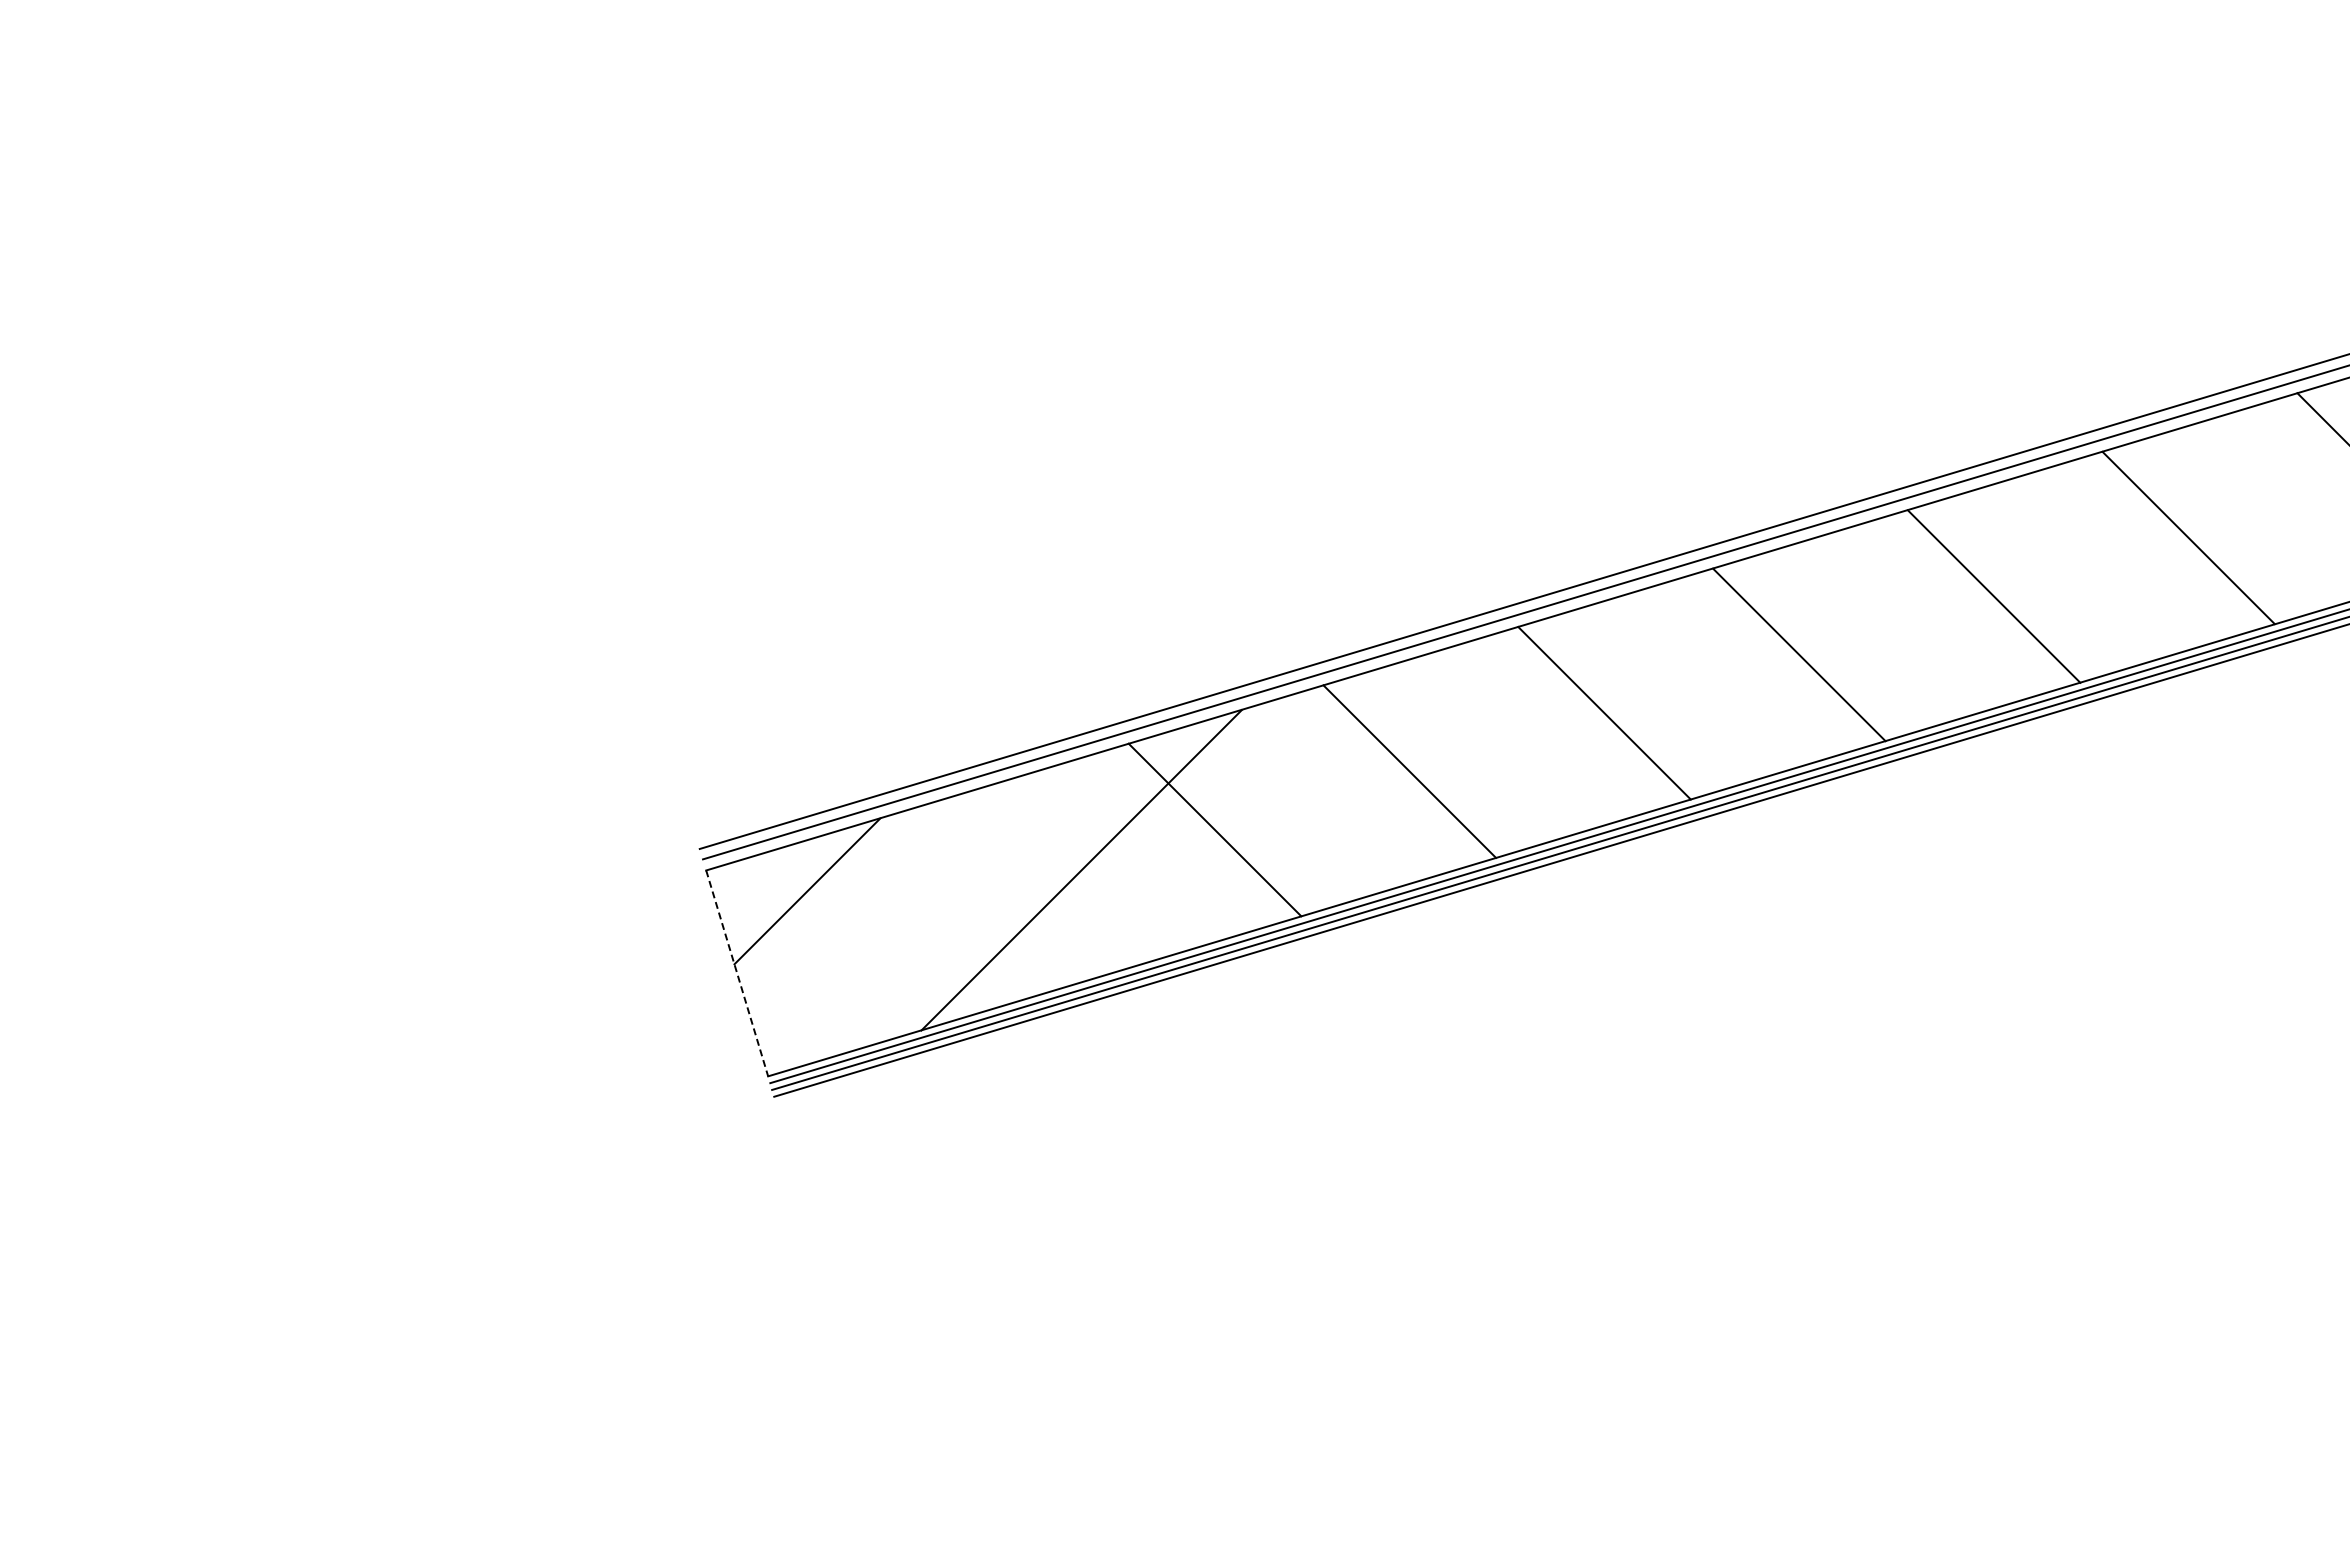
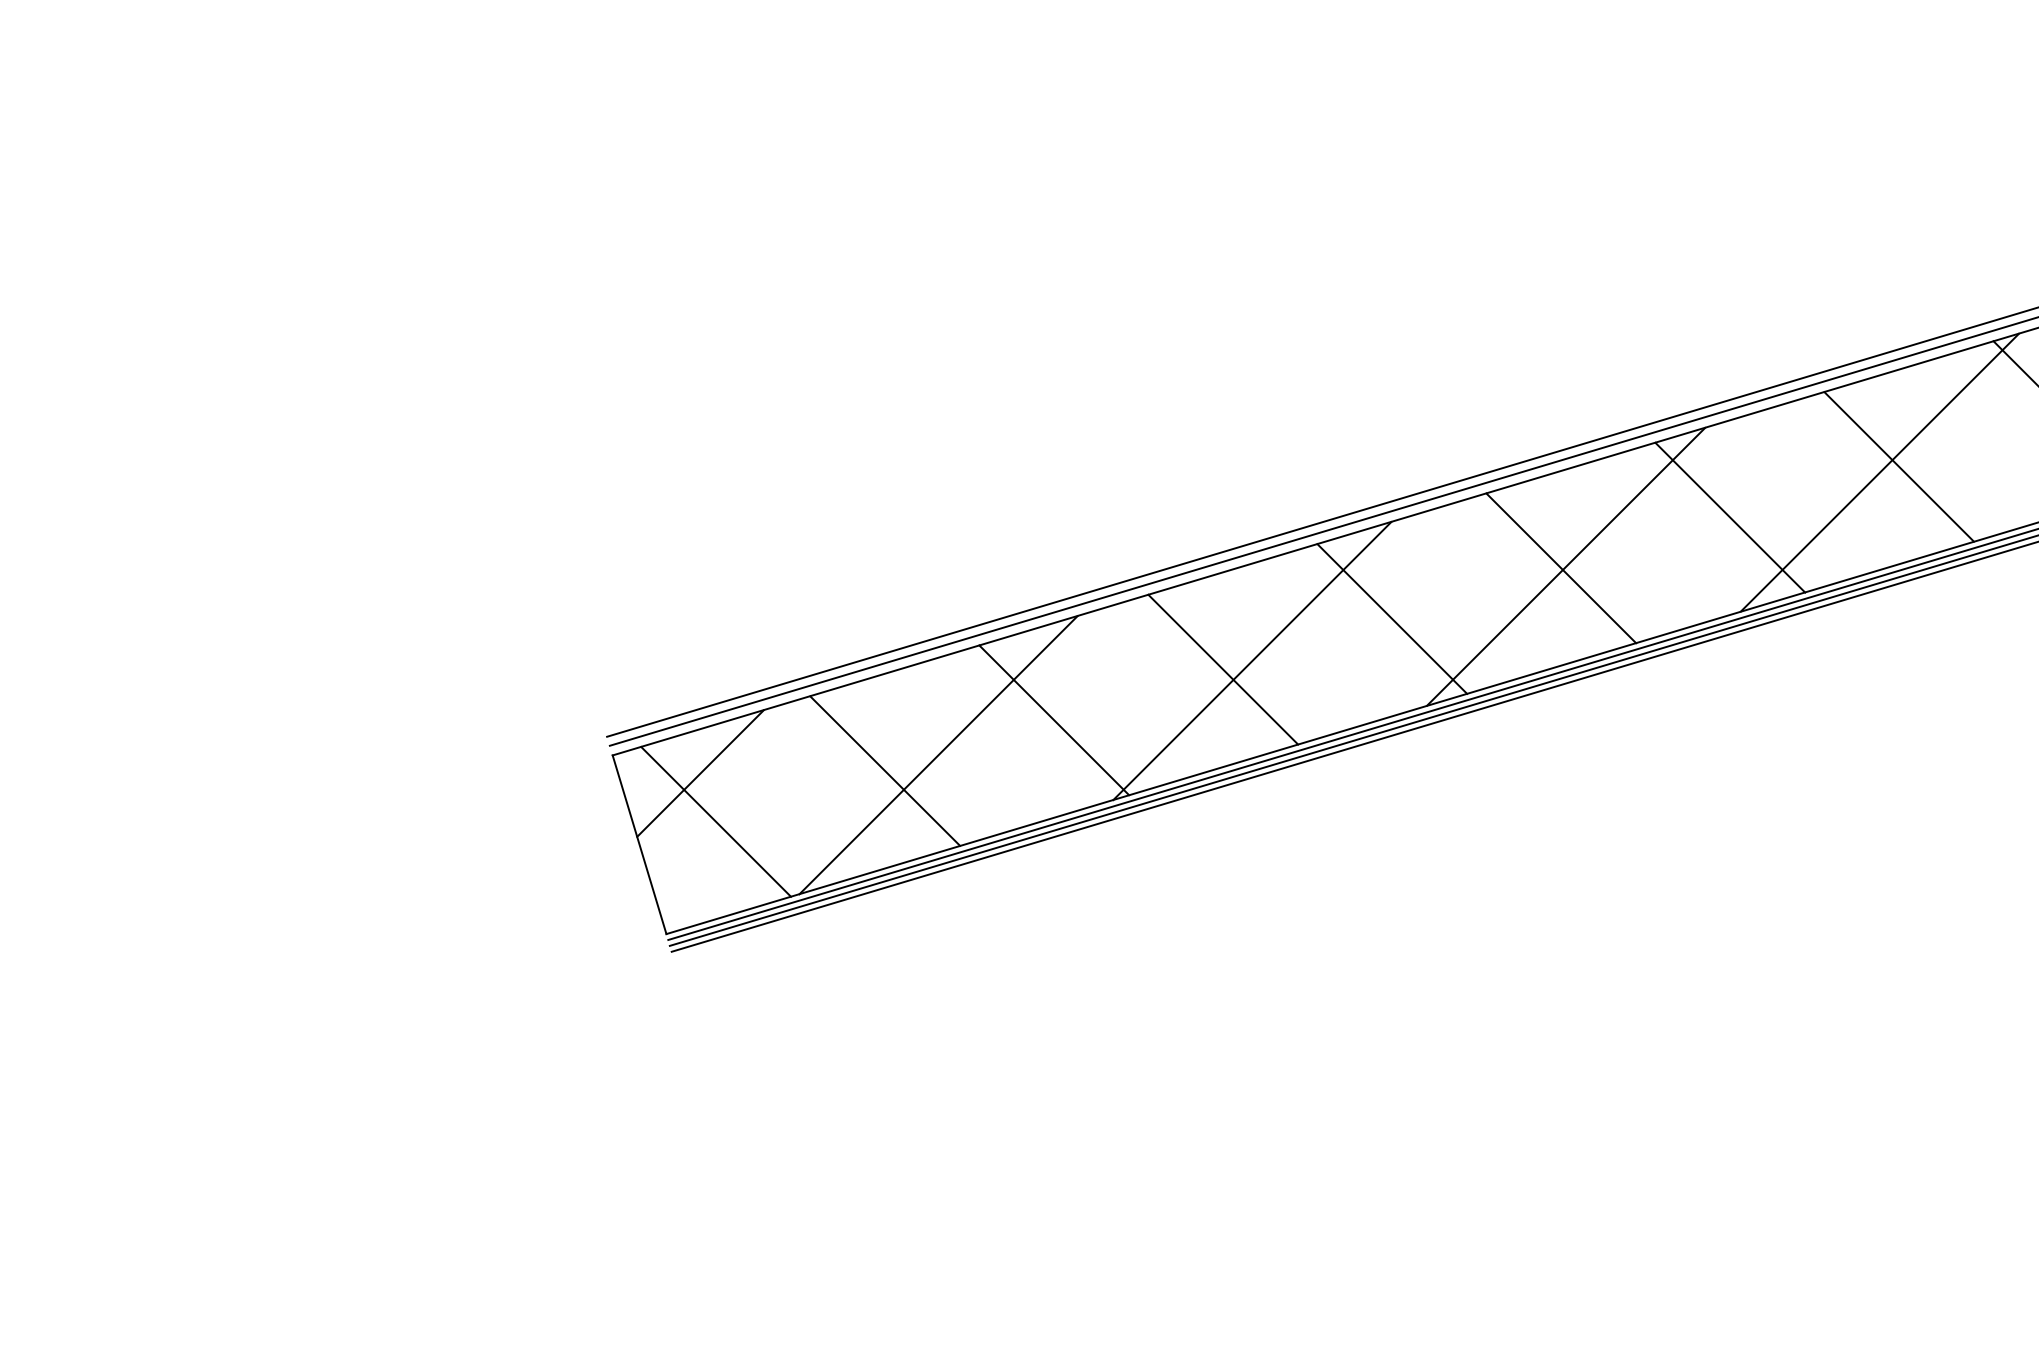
line: (2166, 544) -> (1879, 472), added
line: (1804, 653) -> (1565, 567), added
line: (1443, 761) -> (1252, 660), added
line: (1019, 888) -> (884, 771), added
line: (825, 946) -> (716, 821), added
line: (737, 973) -> (639, 844), dashed -> solid

